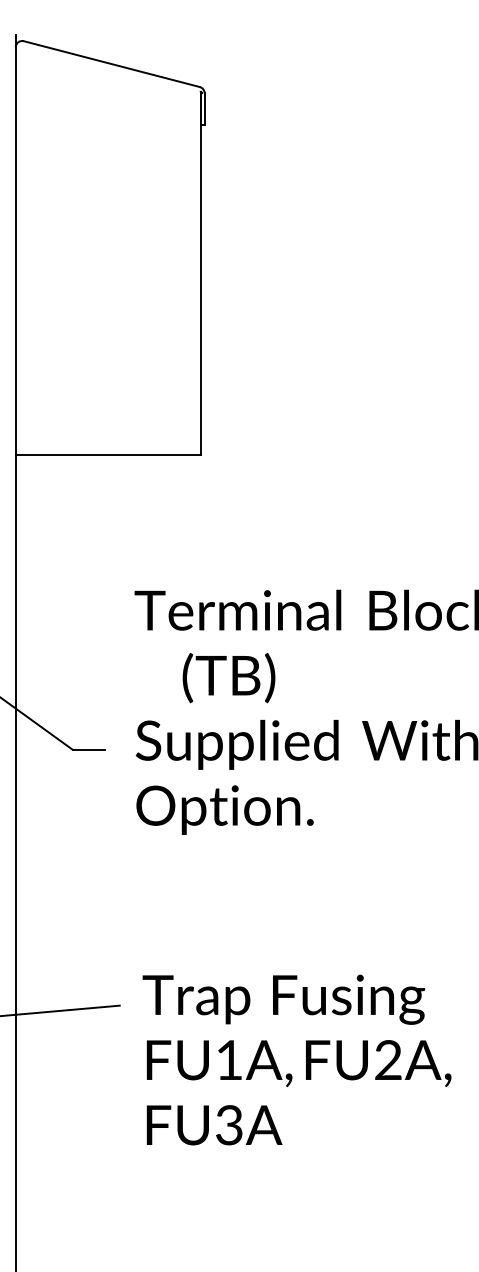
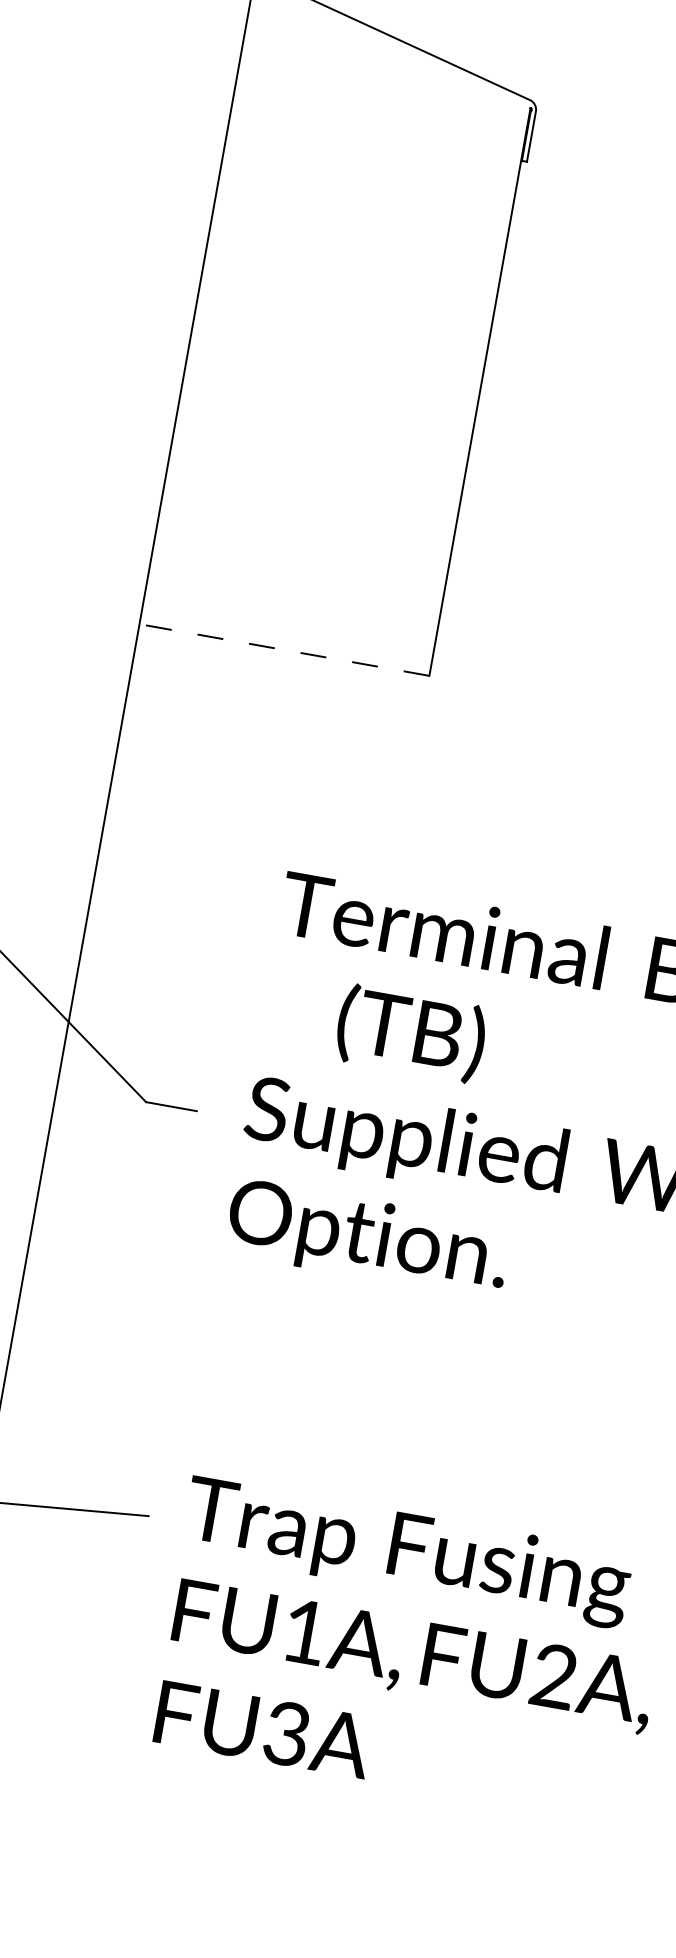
line: (108, 454) -> (284, 650), solid -> dashed

